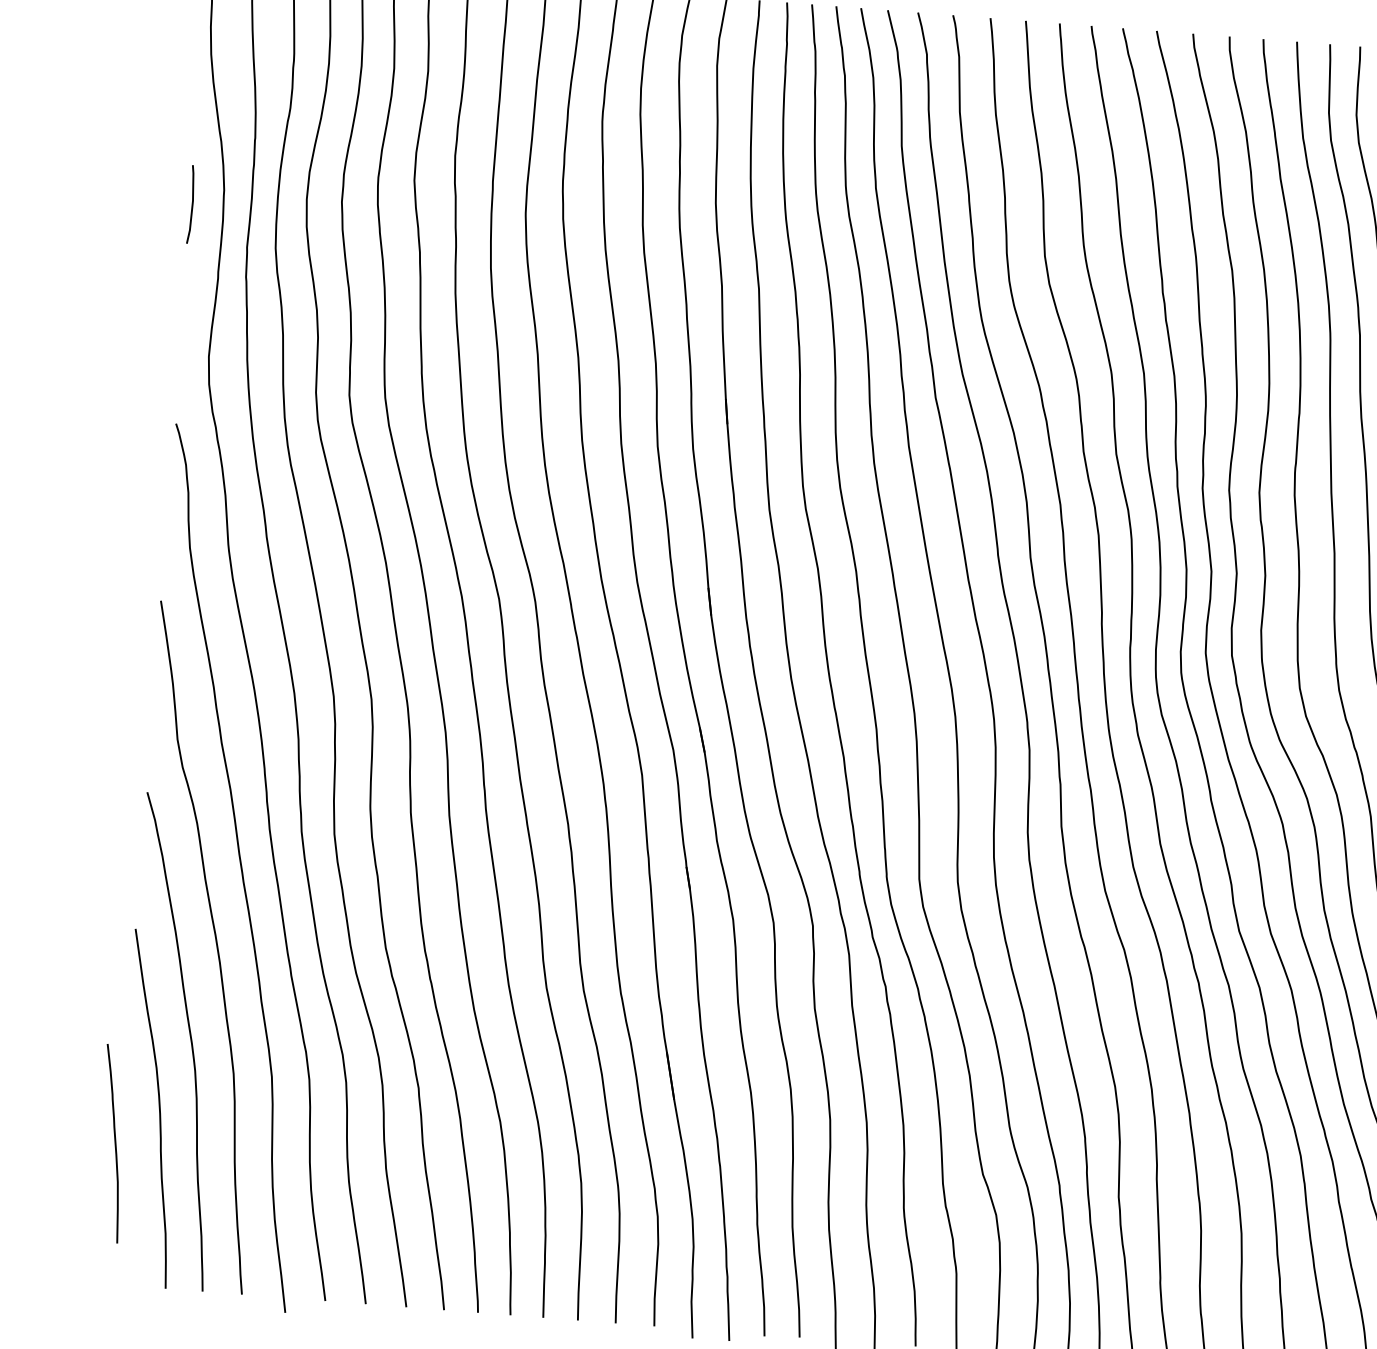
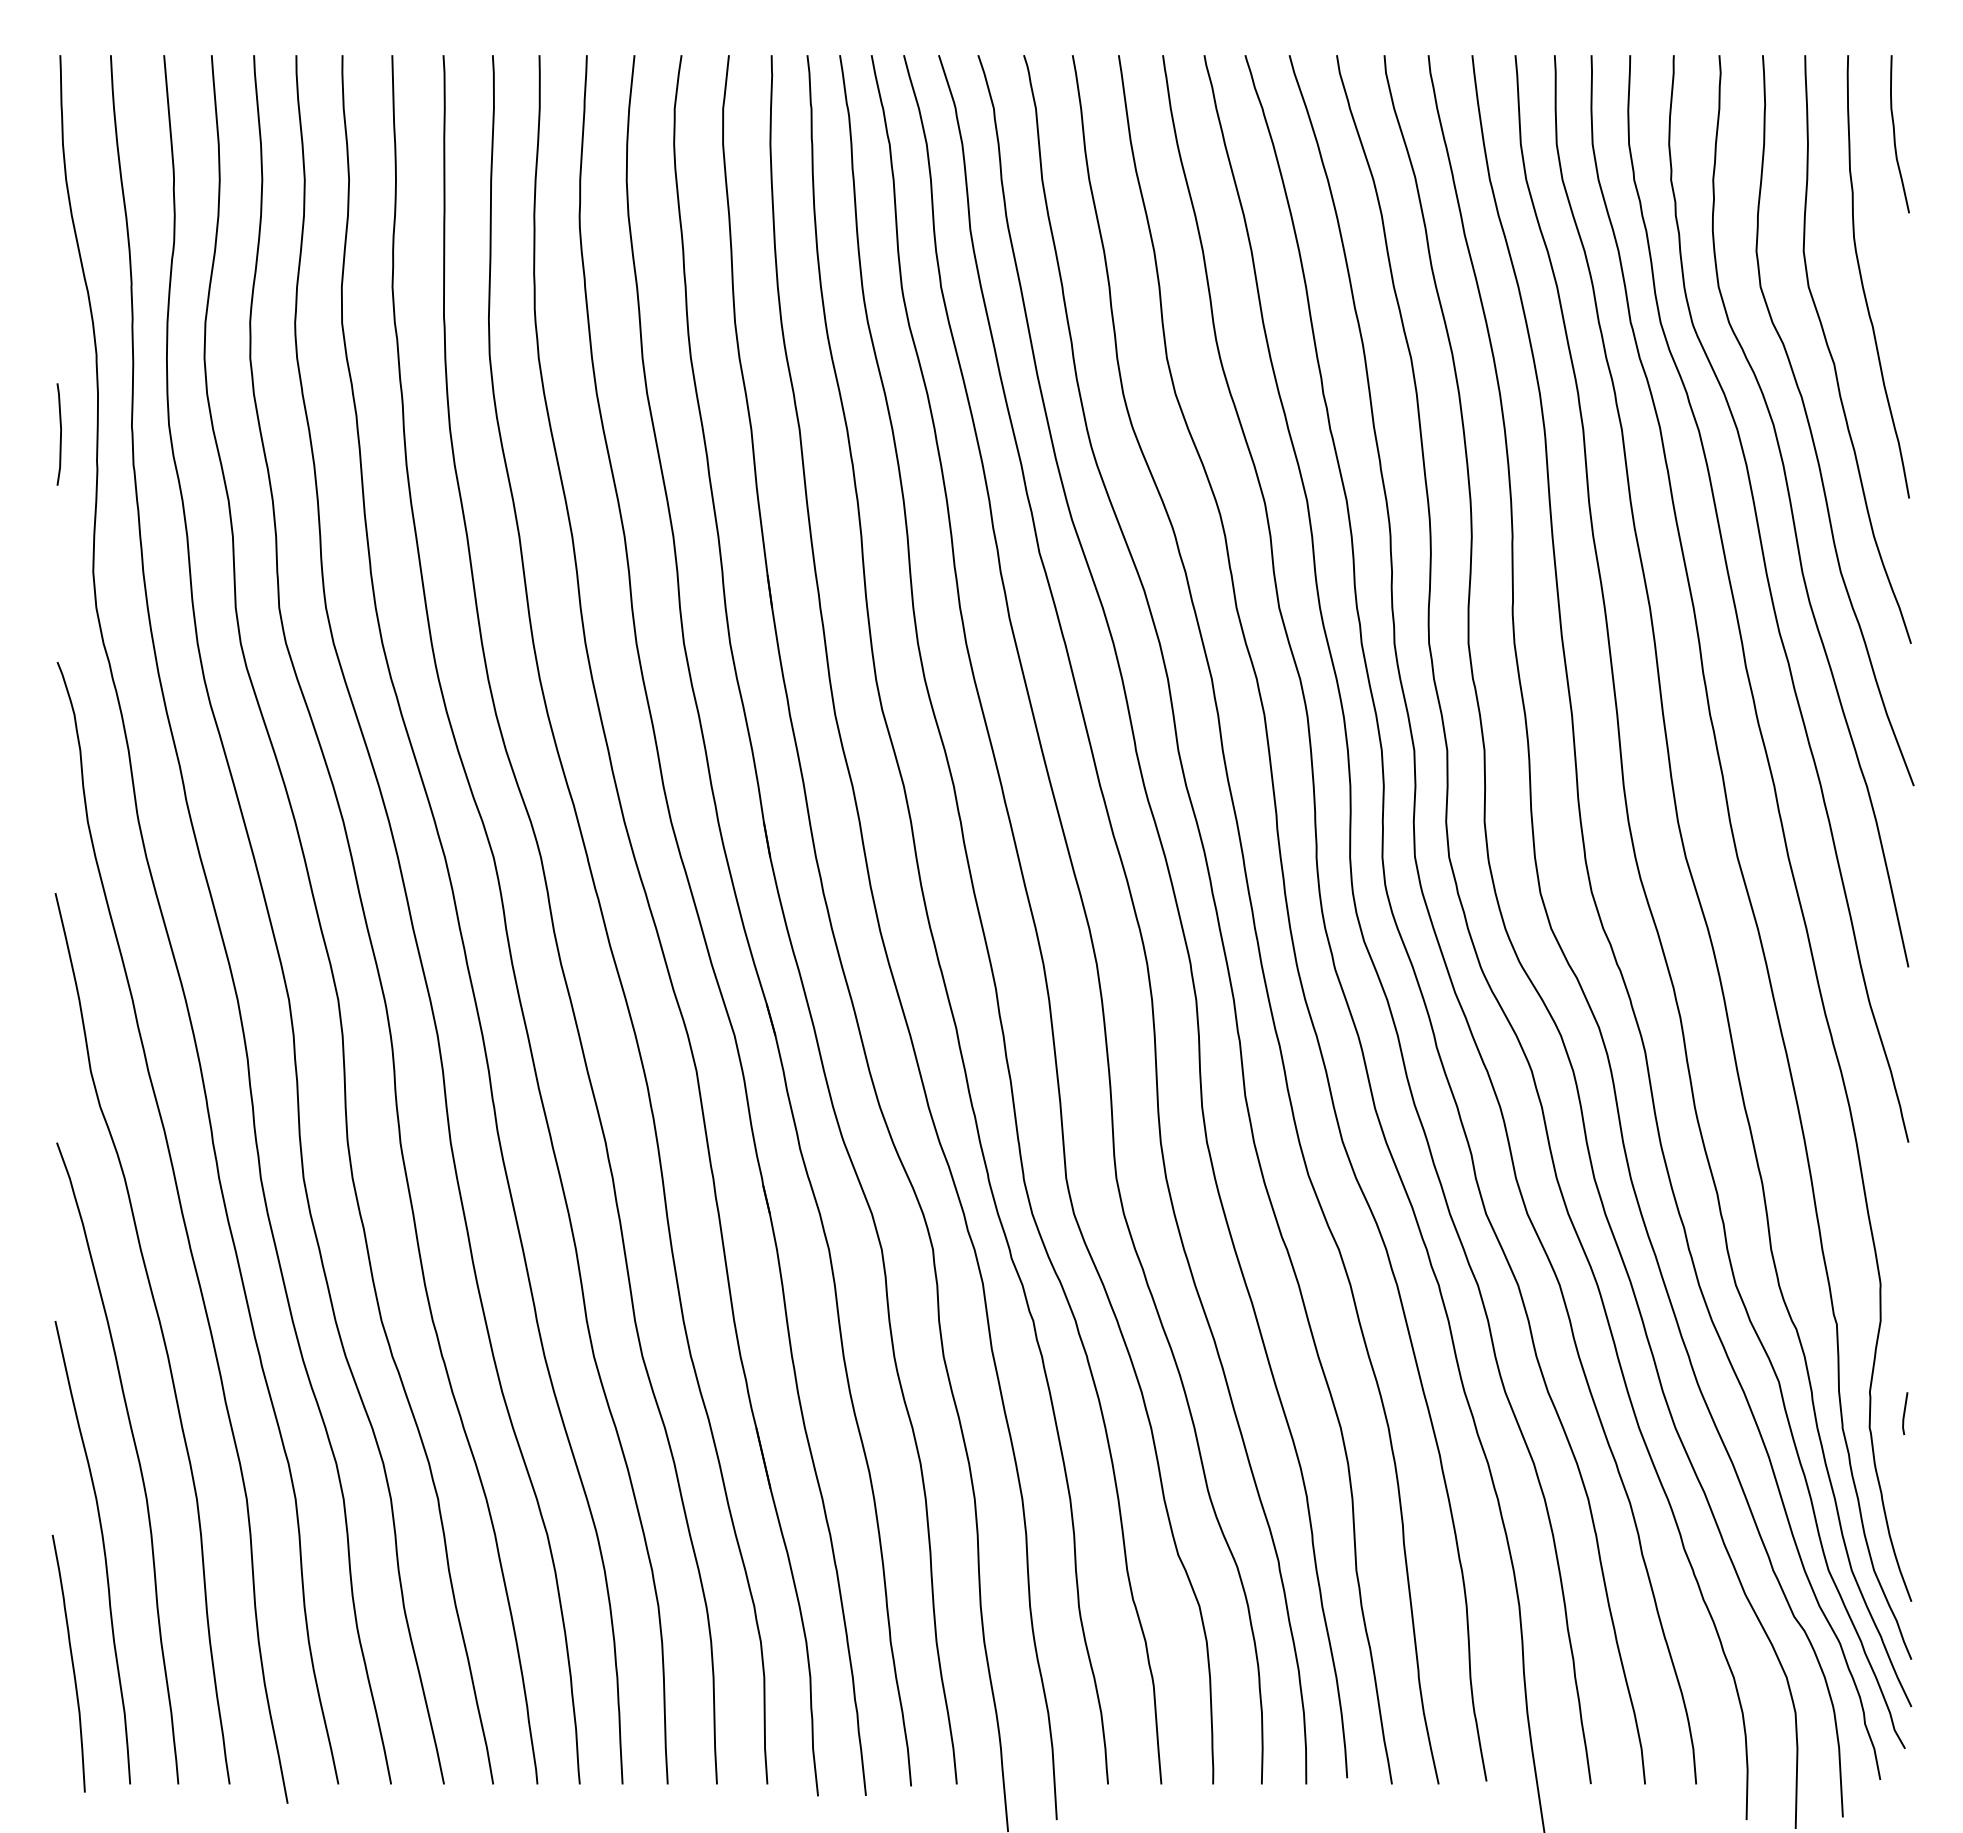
line: (192, 204) -> (60, 434), moved
curve: (114, 1143) -> (71, 1663), moved

